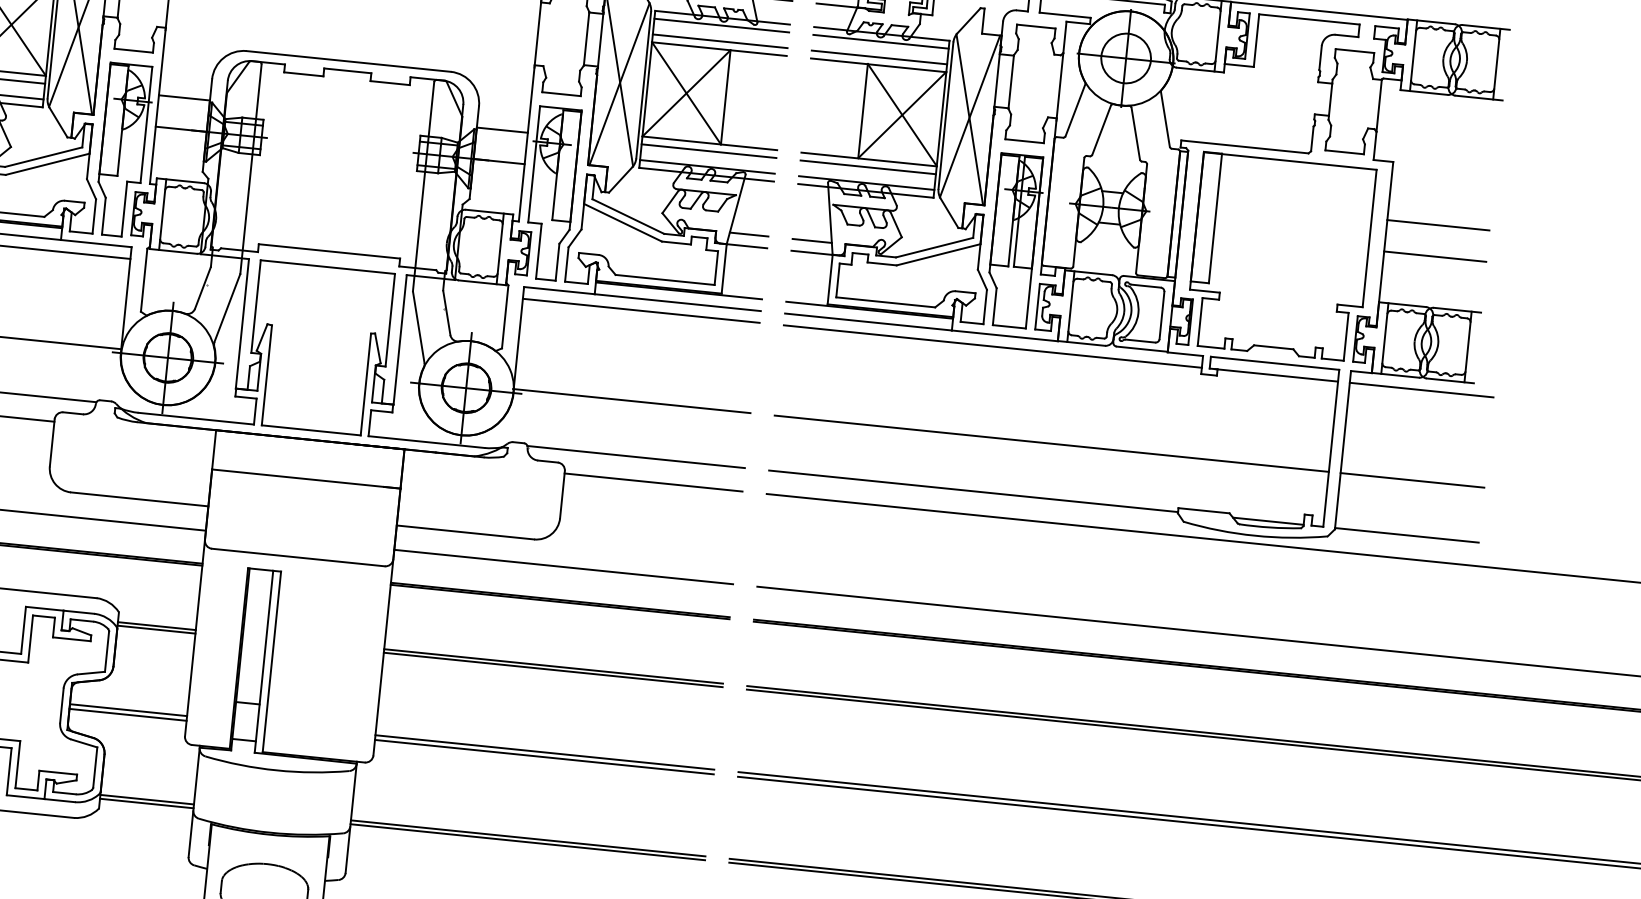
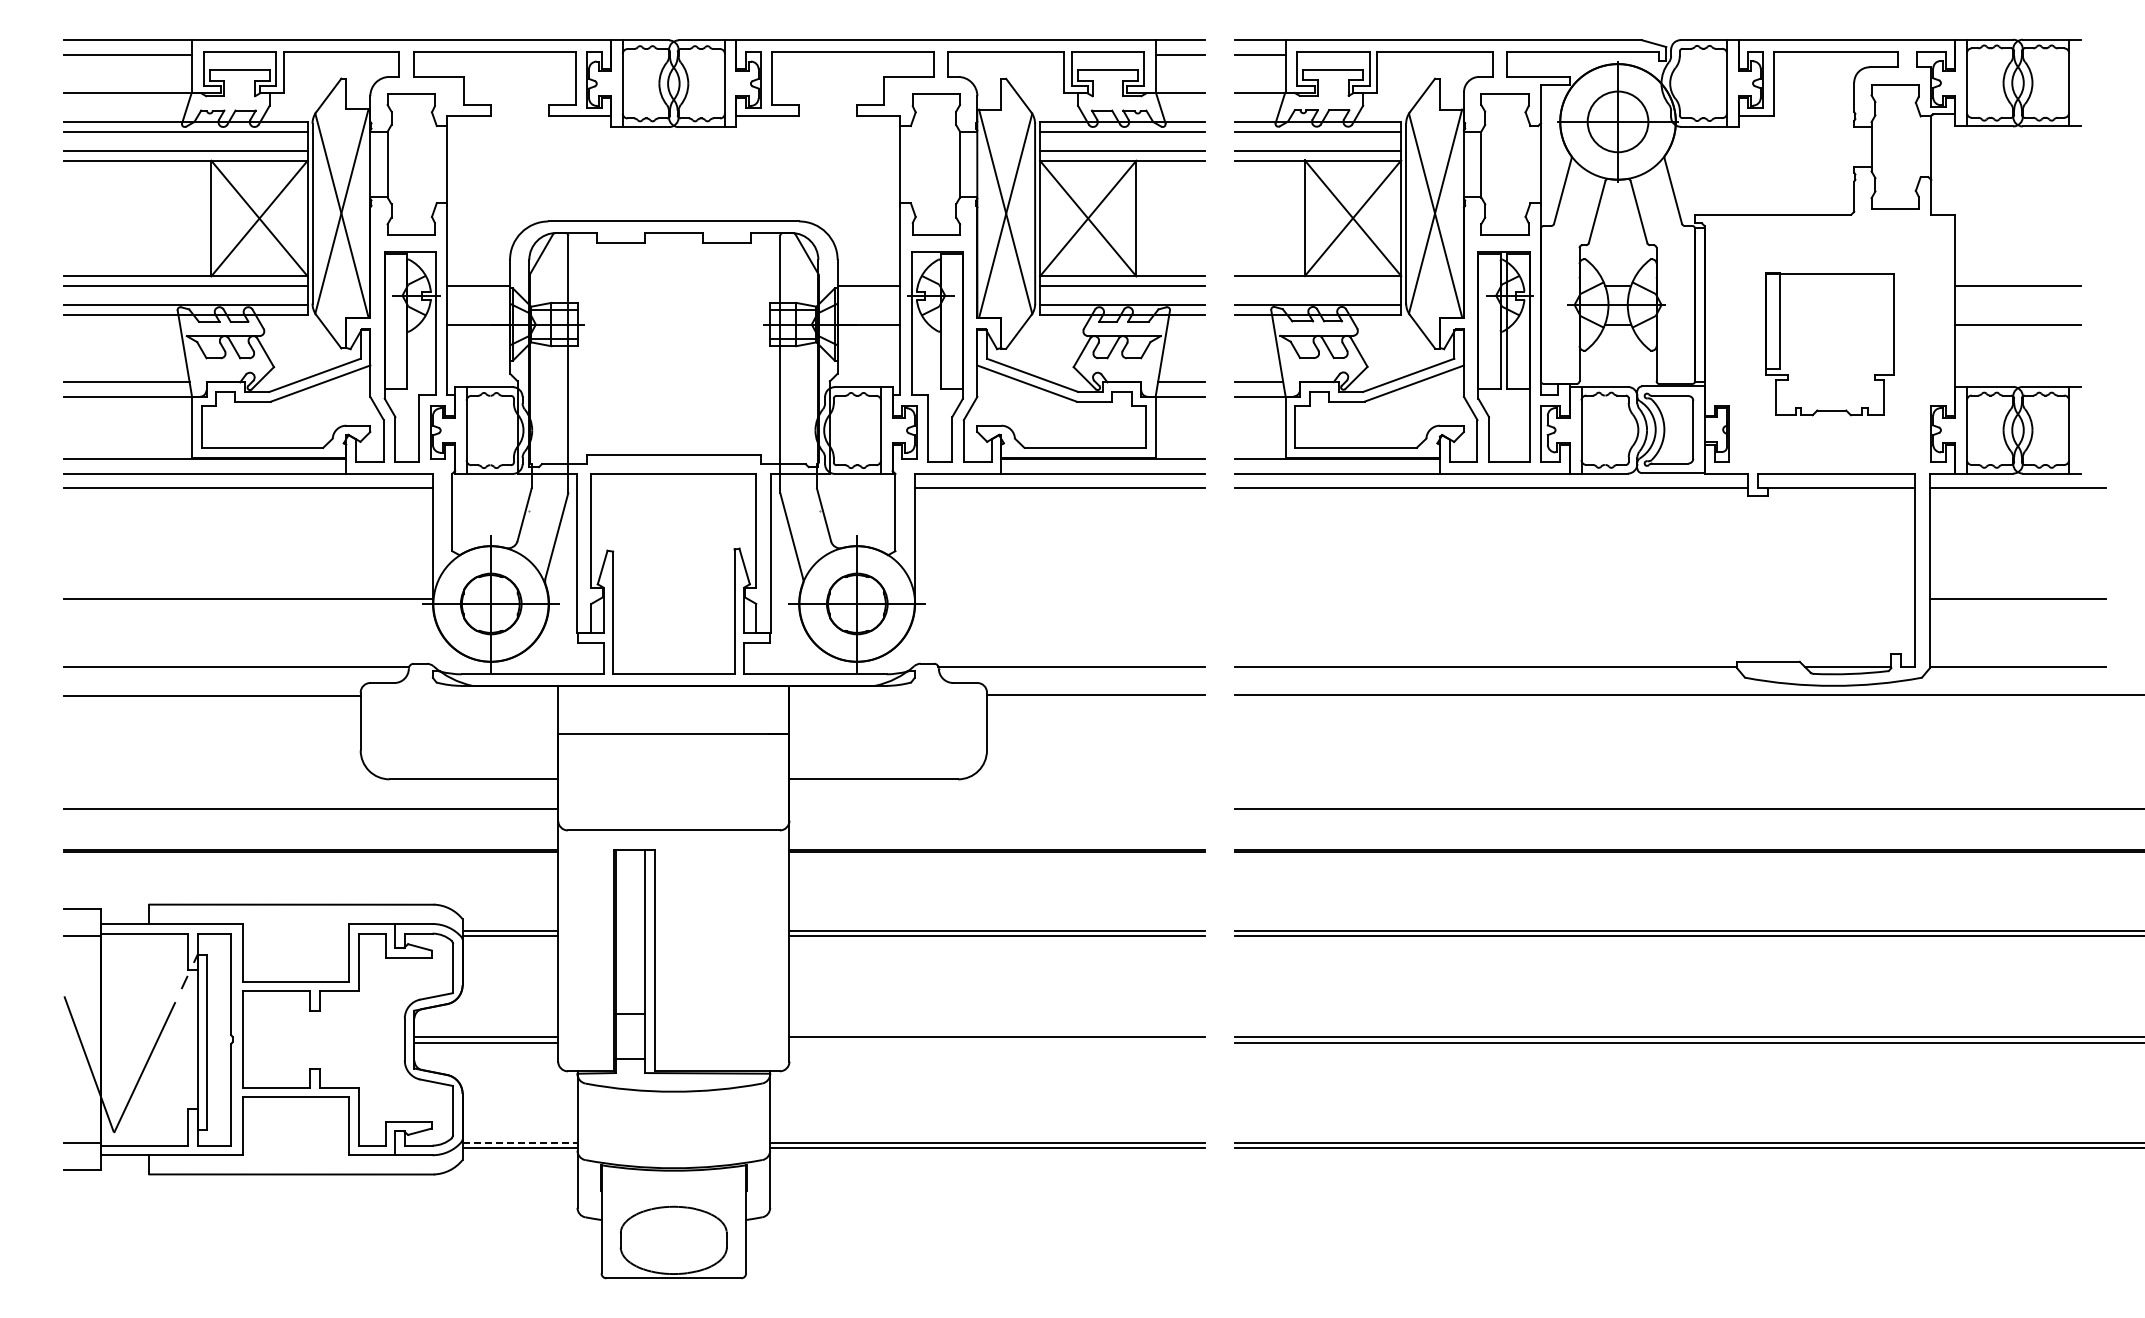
line: (868, 167) -> (1318, 286), removed
part: (1279, 257) -> (1829, 344), size x0.6
line: (631, 401) -> (1059, 599), removed
line: (1051, 444) -> (1575, 599), removed
line: (563, 567) -> (997, 809), removed
line: (544, 757) -> (997, 1042), removed
line: (147, 799) -> (520, 1143), solid -> dashed

